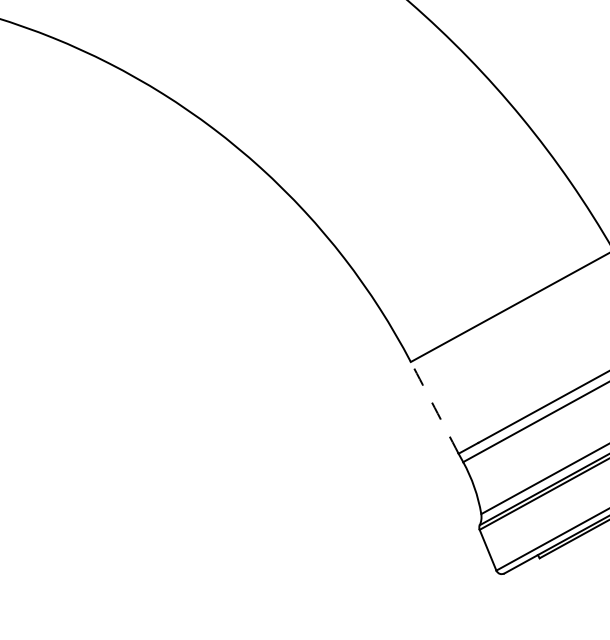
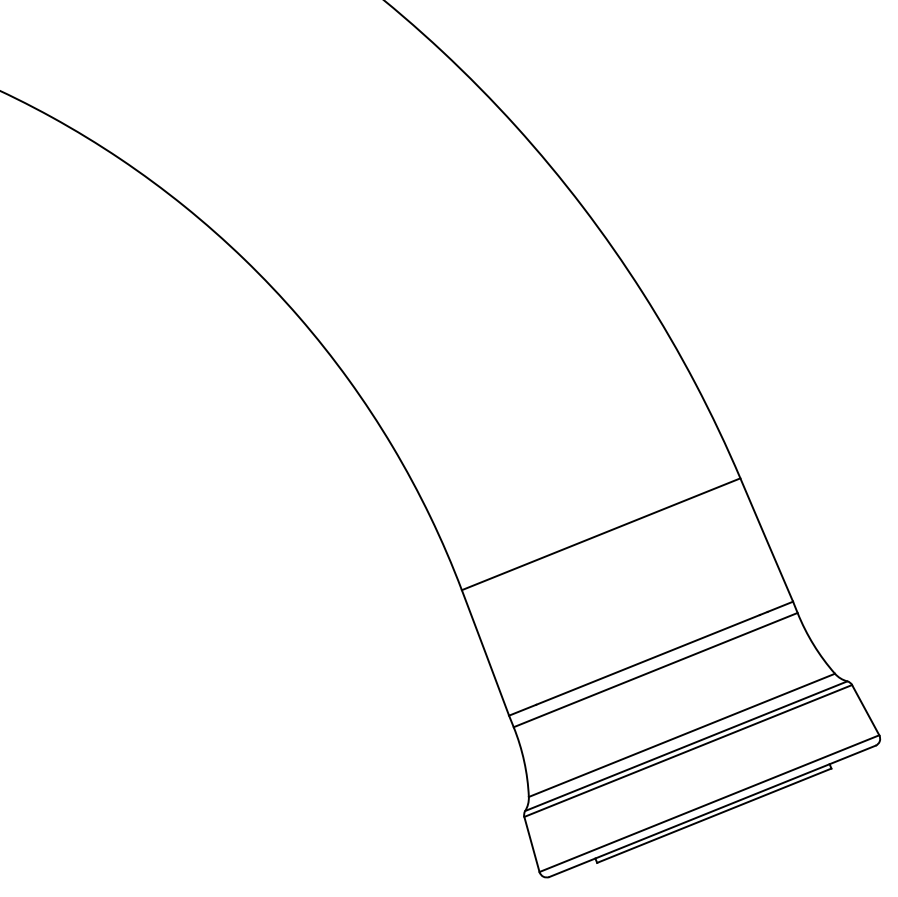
arc: (434, 407) -> (485, 652), dashed -> solid

